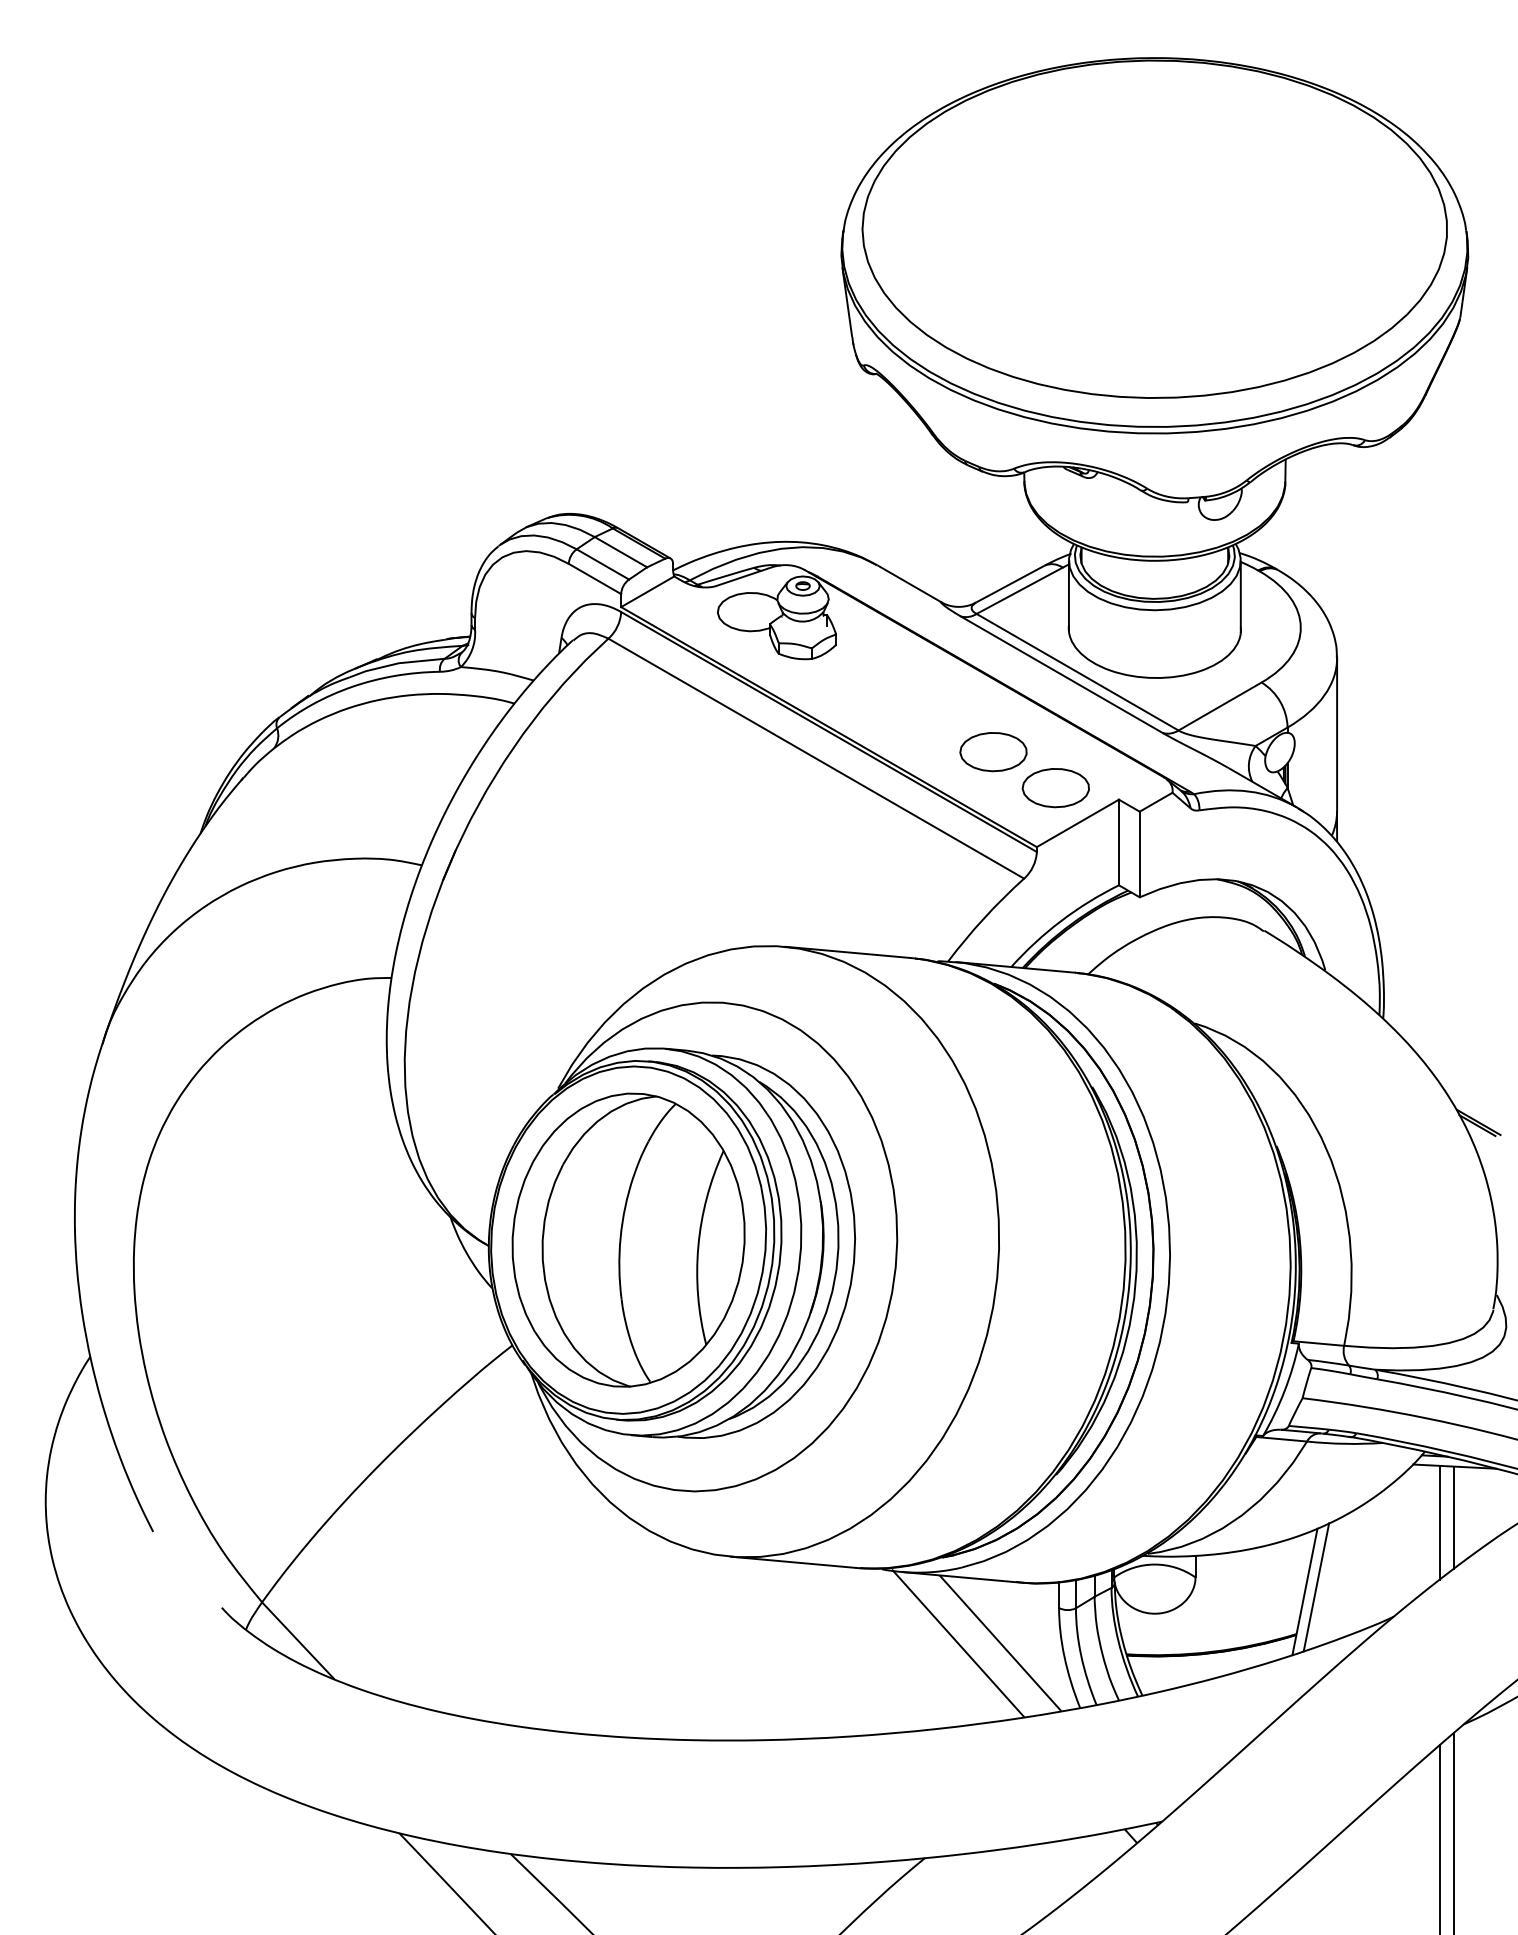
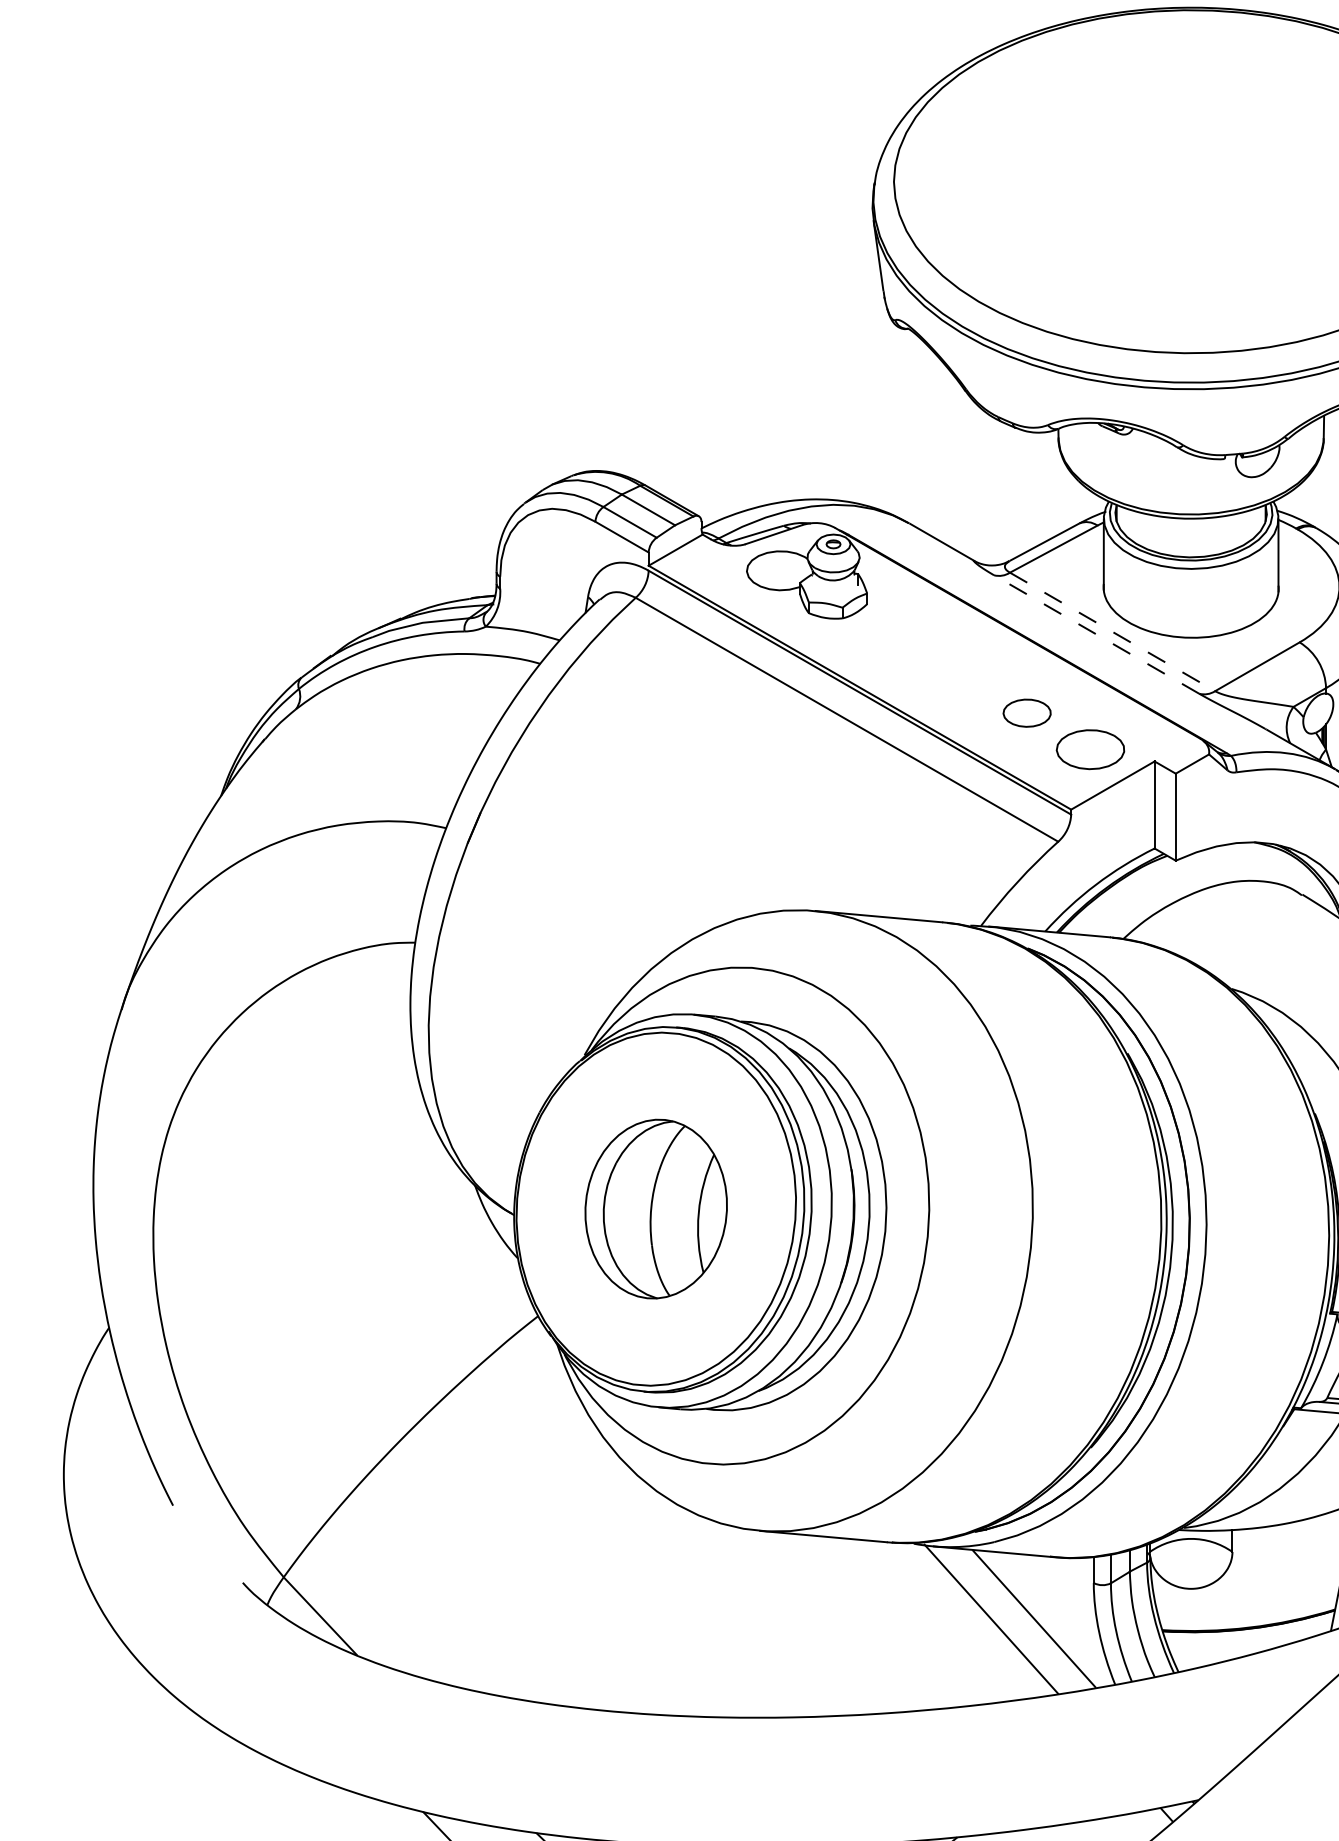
line: (1077, 672) -> (1112, 632), solid -> dashed
line: (1061, 674) -> (1096, 634), solid -> dashed
part: (993, 752) -> (1027, 713), size x0.7
part: (628, 1239) -> (656, 1208), size x0.6

